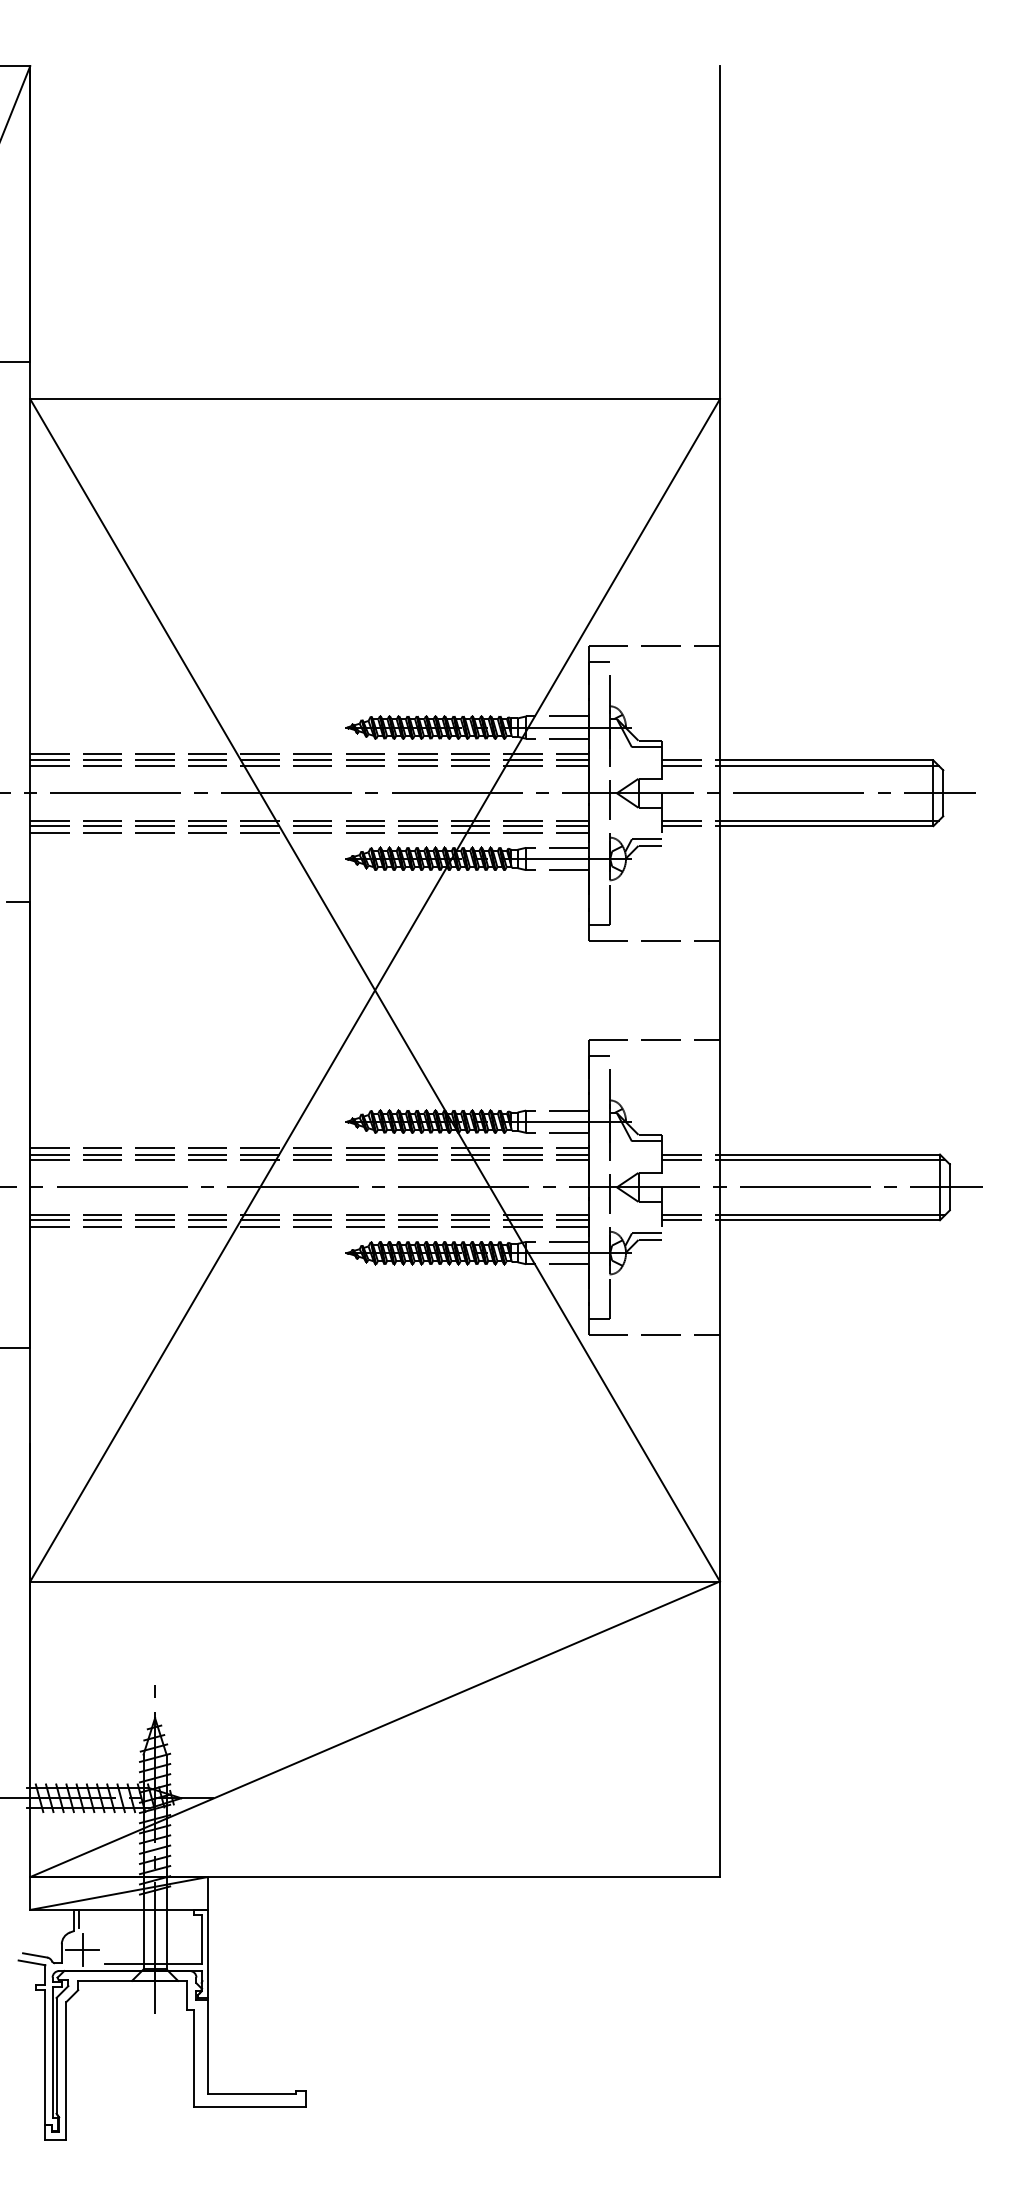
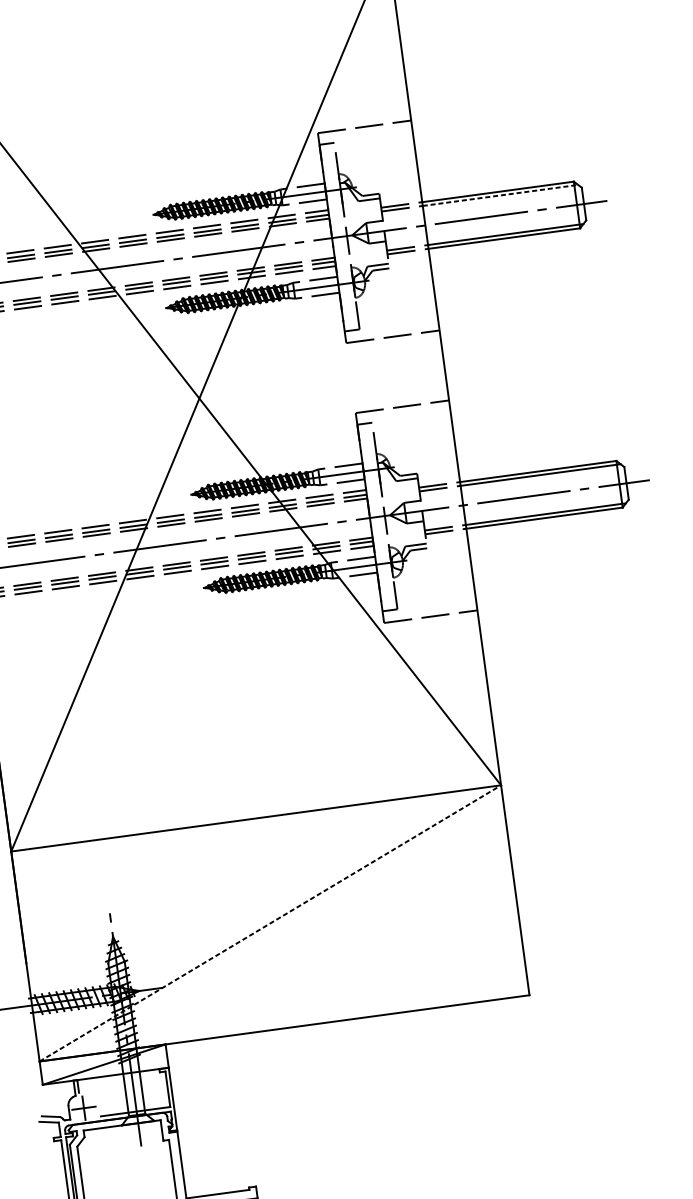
line: (829, 765) -> (500, 195), solid -> dashed
line: (375, 1729) -> (270, 923), solid -> dashed

